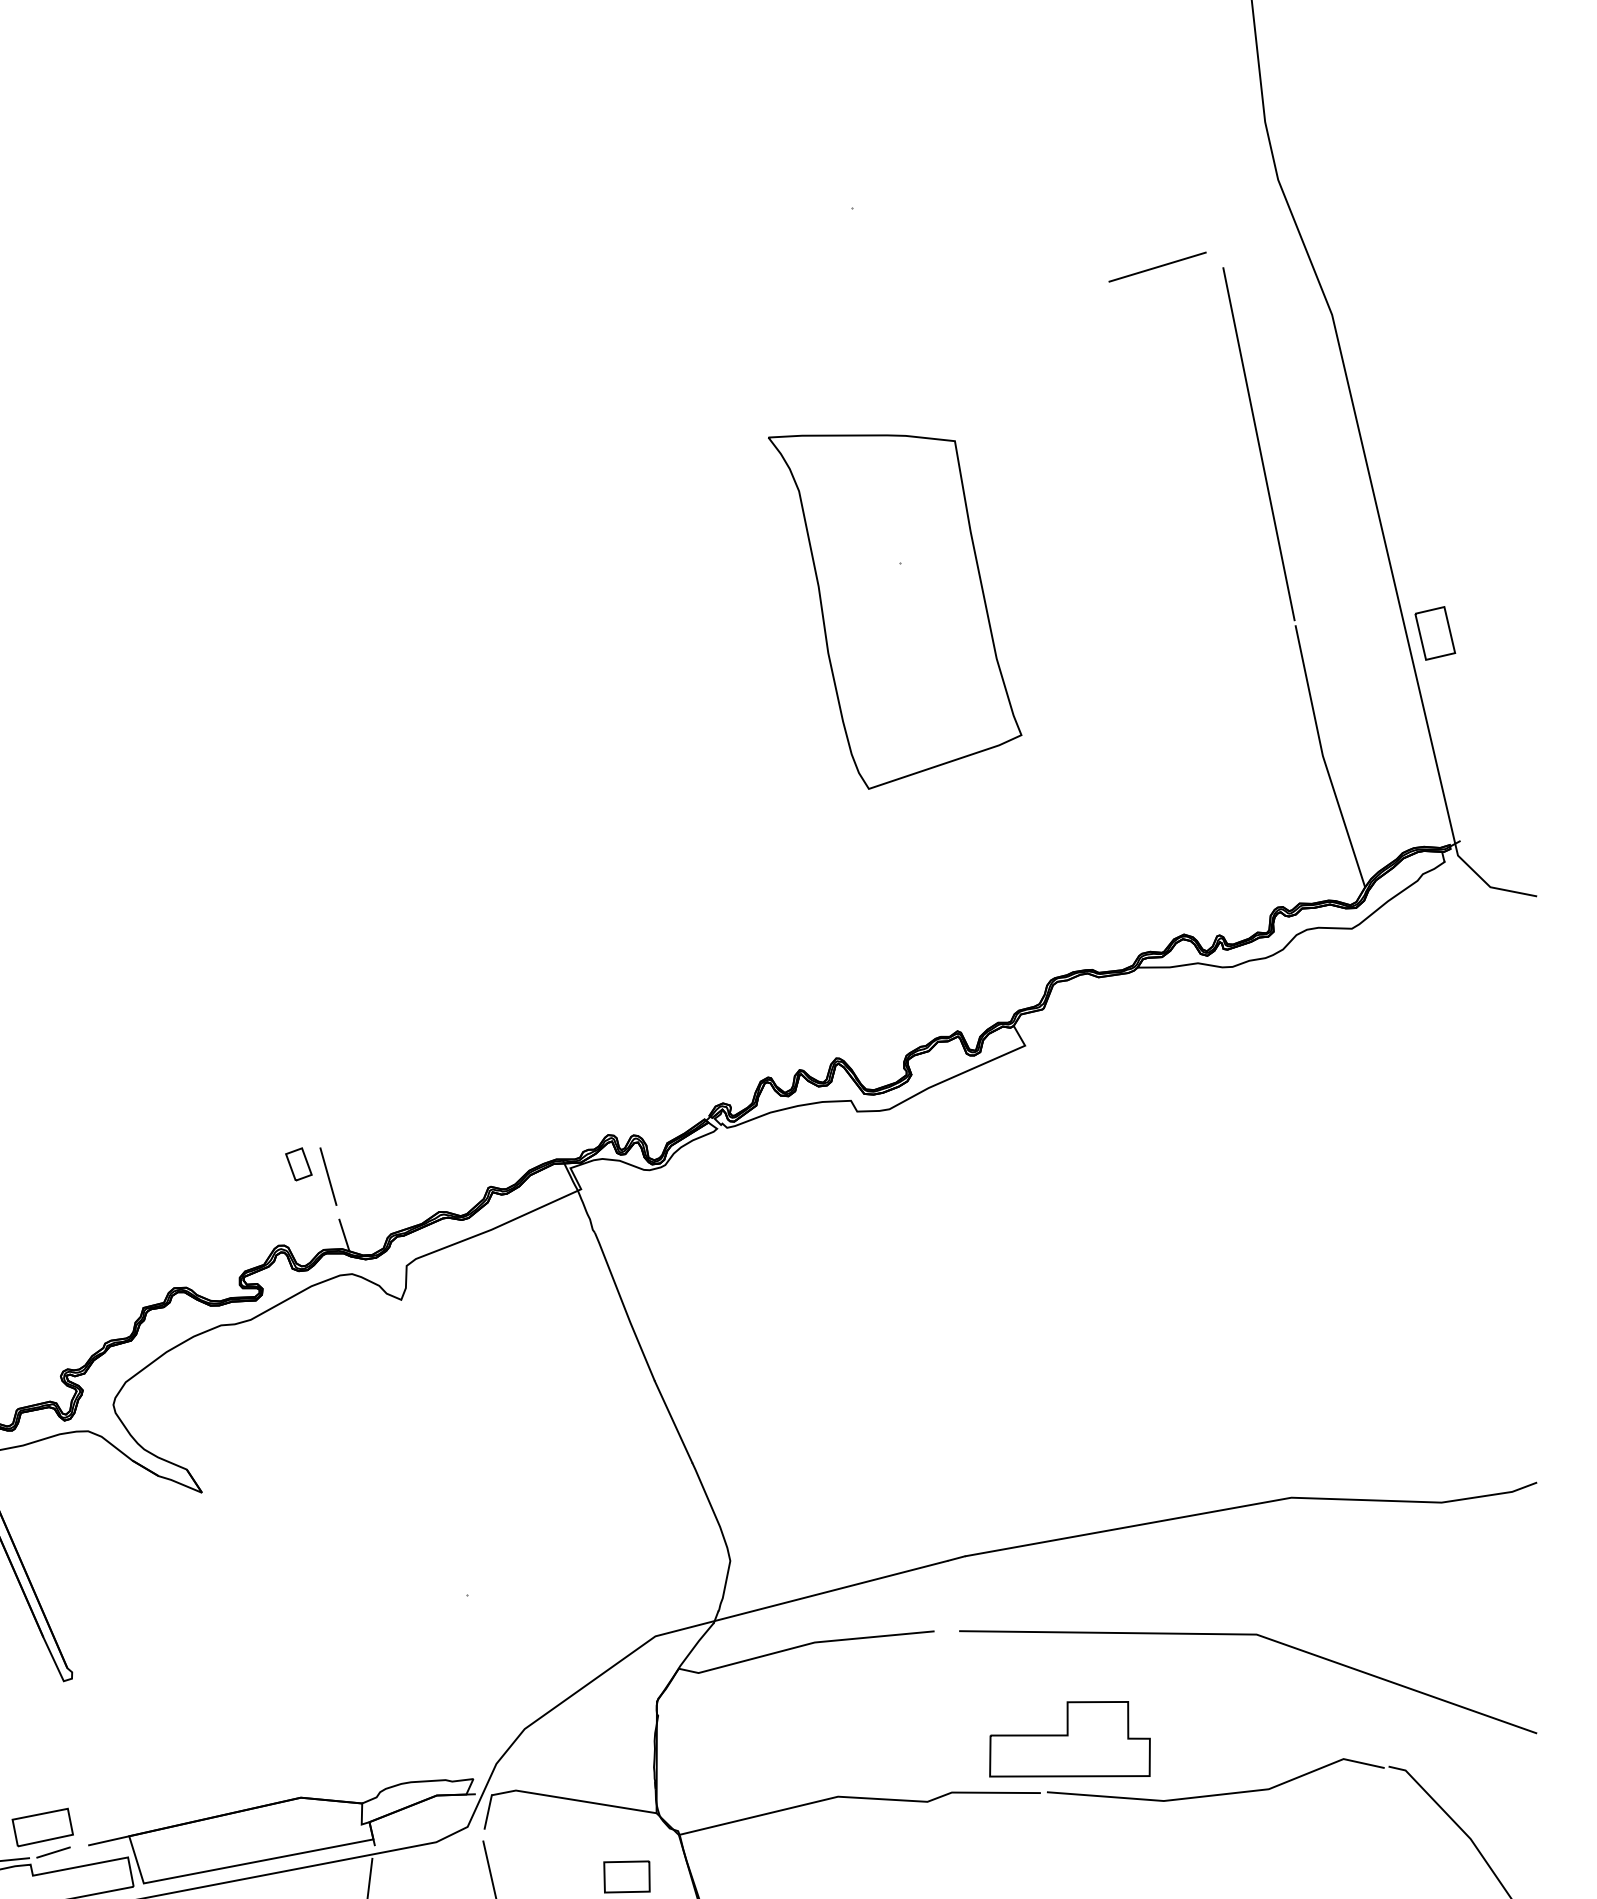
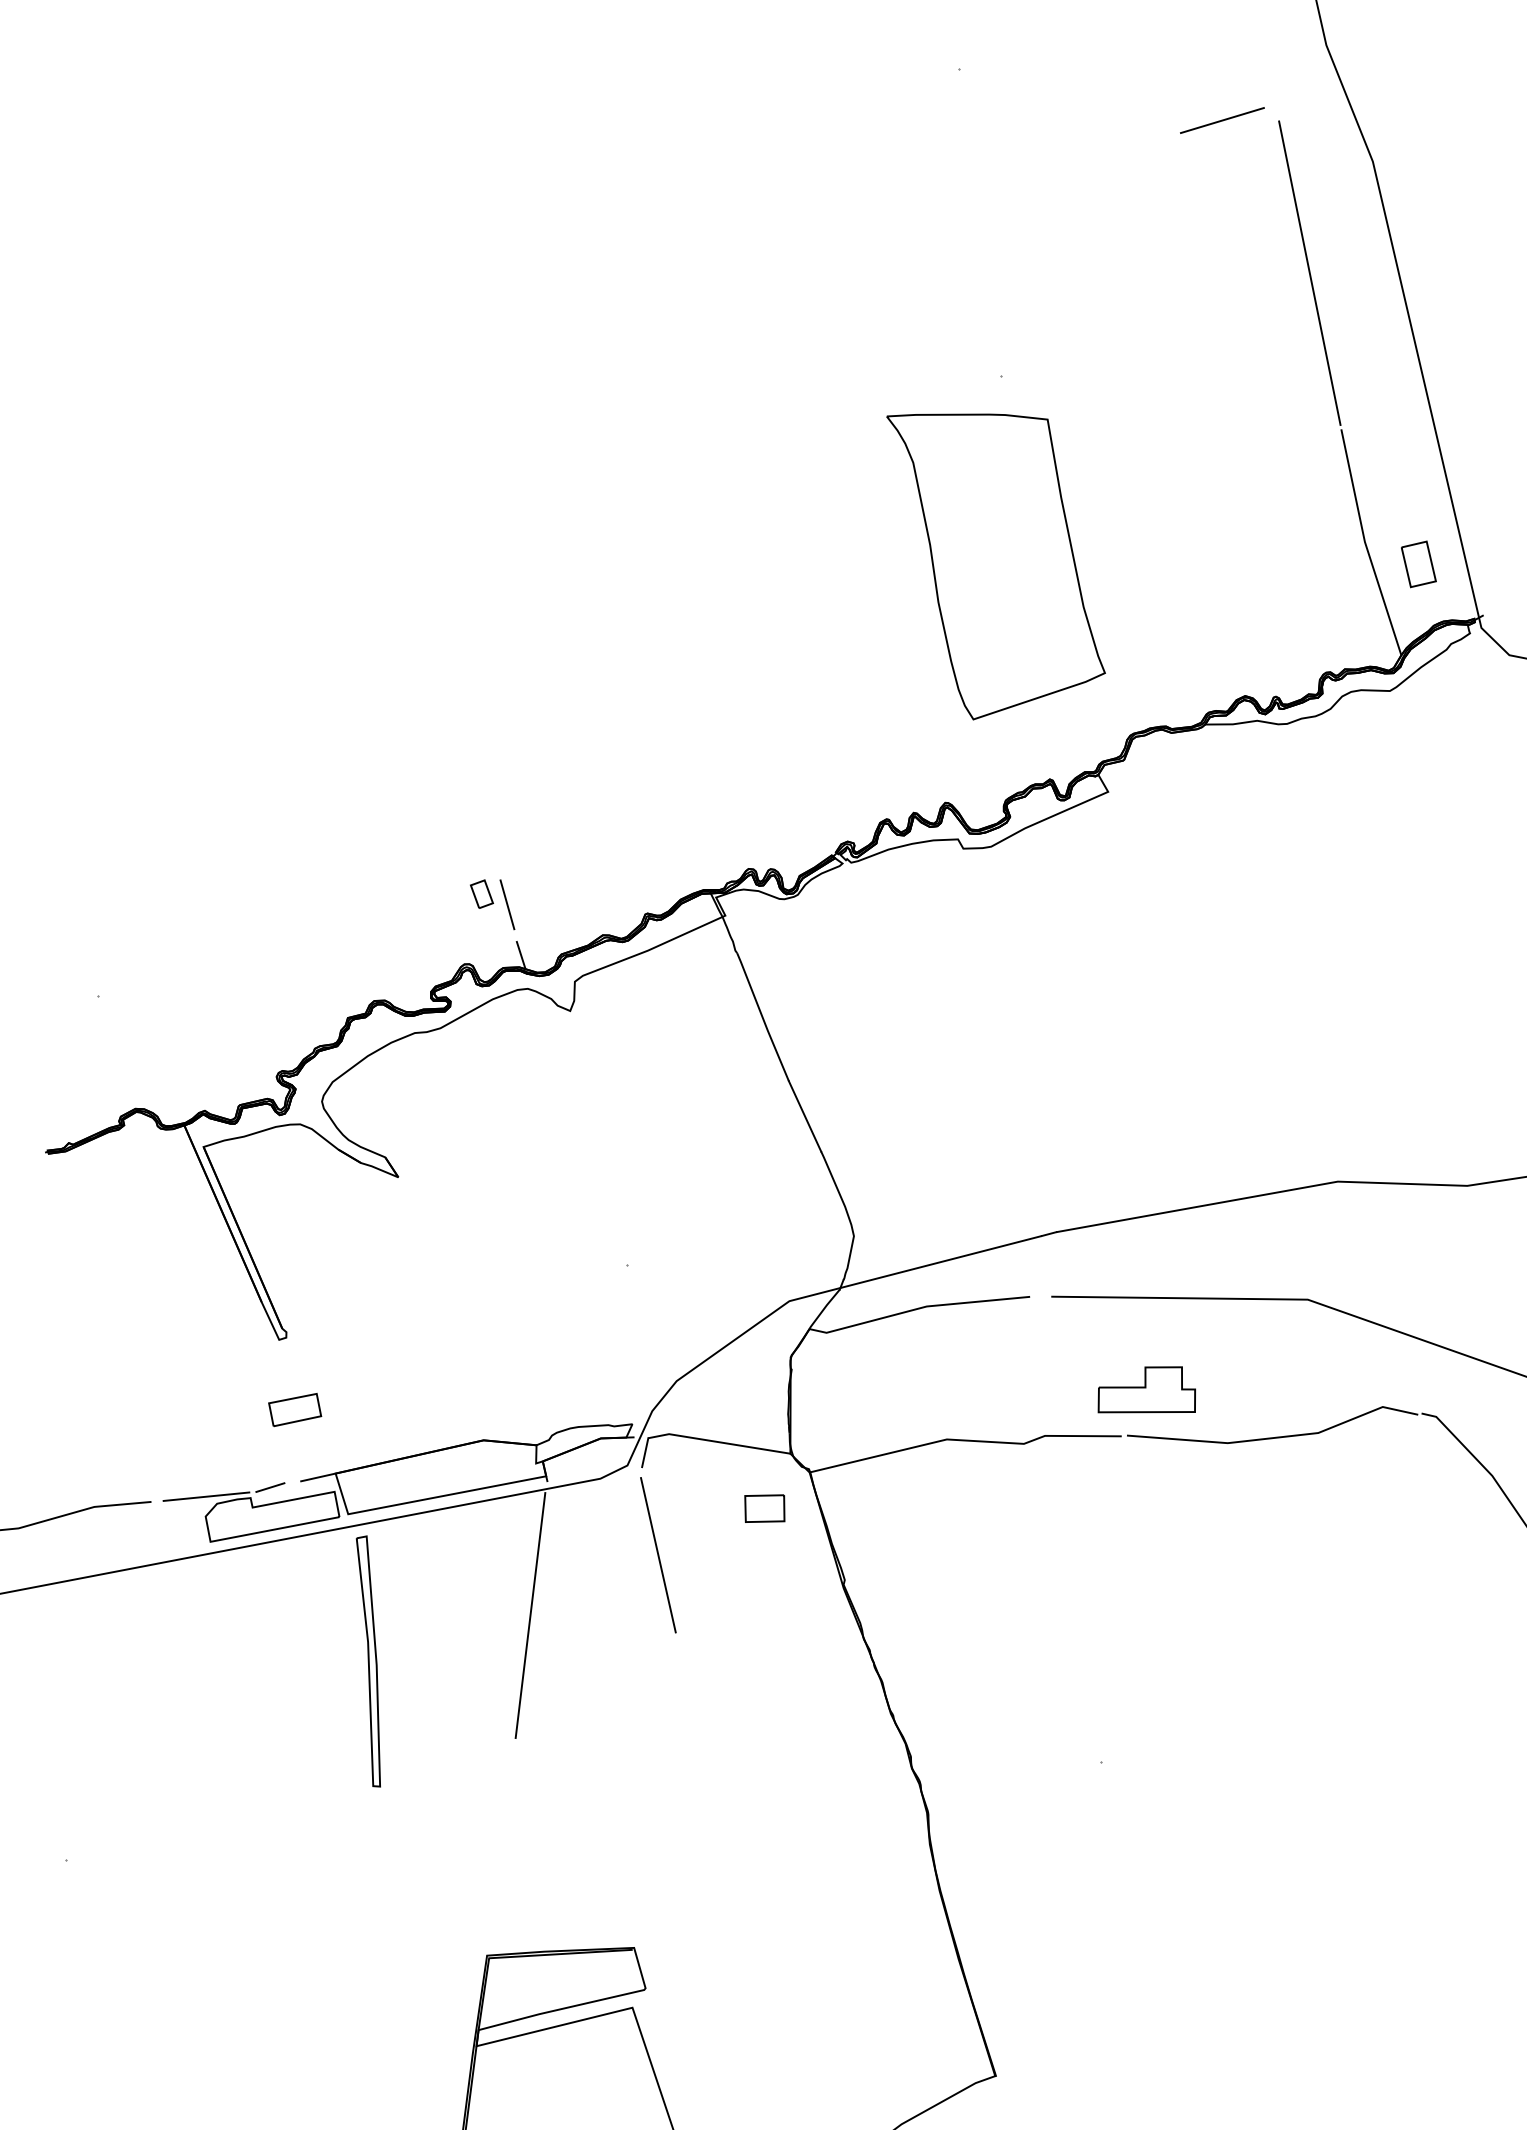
part: (894, 611) -> (995, 566), moved
part: (1434, 633) -> (1418, 564), moved
part: (1069, 1738) -> (1146, 1389), size x0.7
part: (43, 1828) -> (295, 1410), moved

